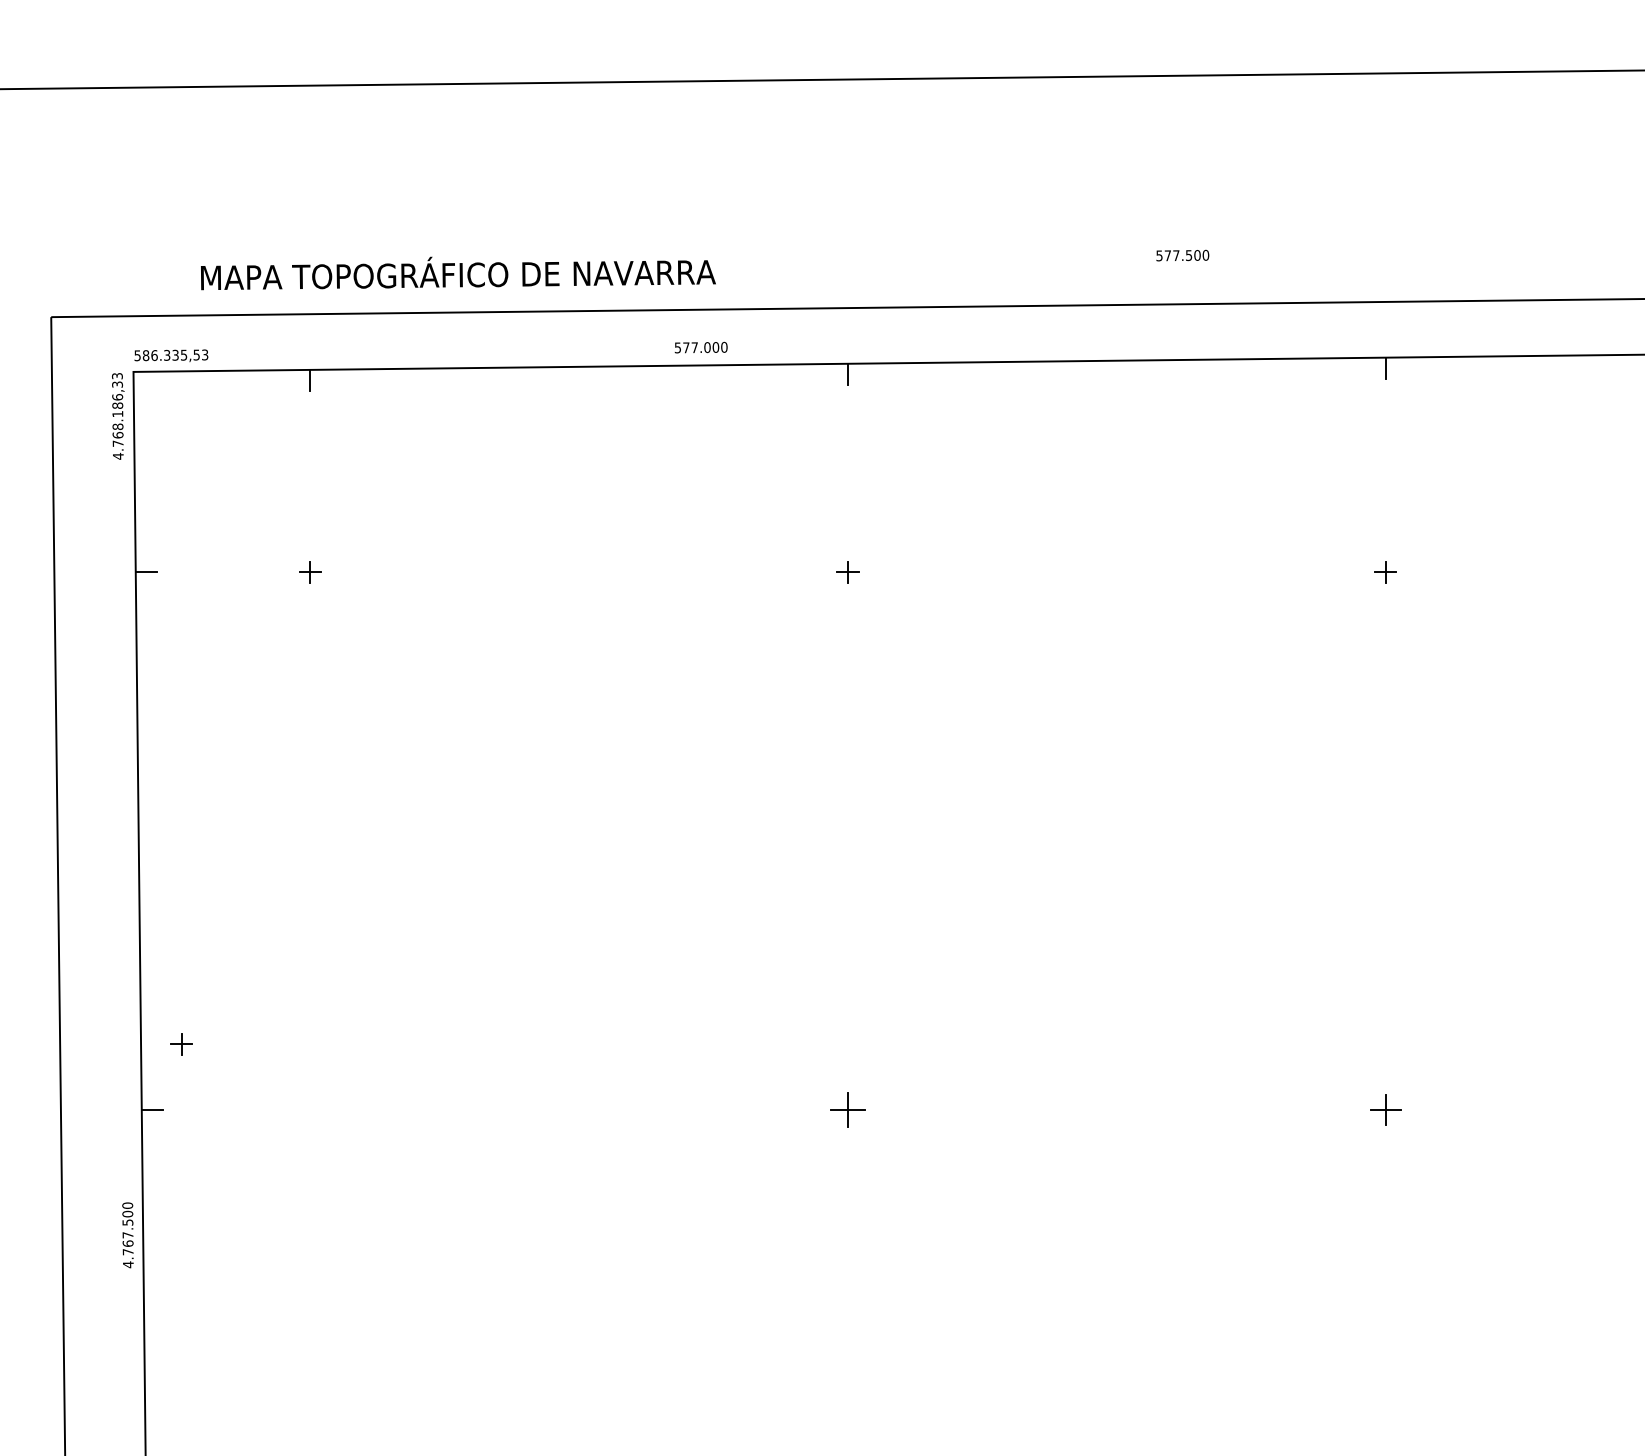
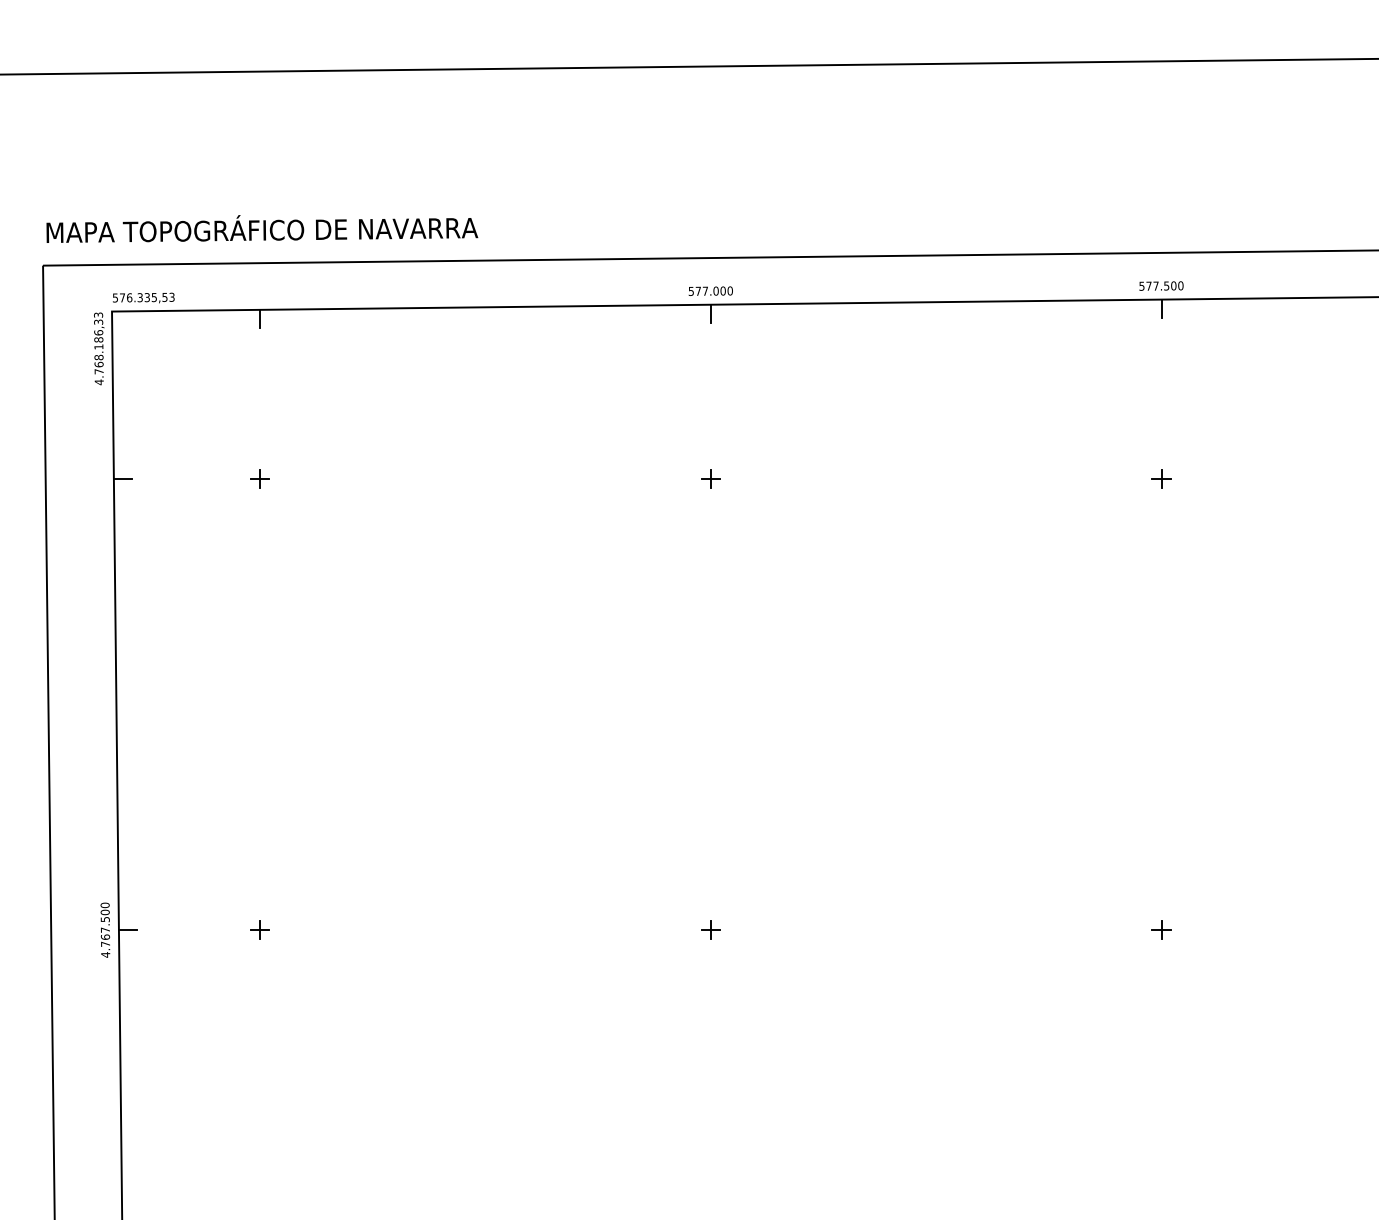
text: (1182, 254) -> (1161, 285), moved
text: (458, 272) -> (262, 228), moved
text: (700, 346) -> (710, 290), moved
text: (146, 355) -> (122, 297), 586.335,53 -> 576.335,53
part: (180, 1043) -> (259, 929), moved
part: (847, 1109) -> (710, 929), size x0.62
part: (1385, 1109) -> (1161, 929), size x0.71
text: (128, 1234) -> (105, 929), moved

